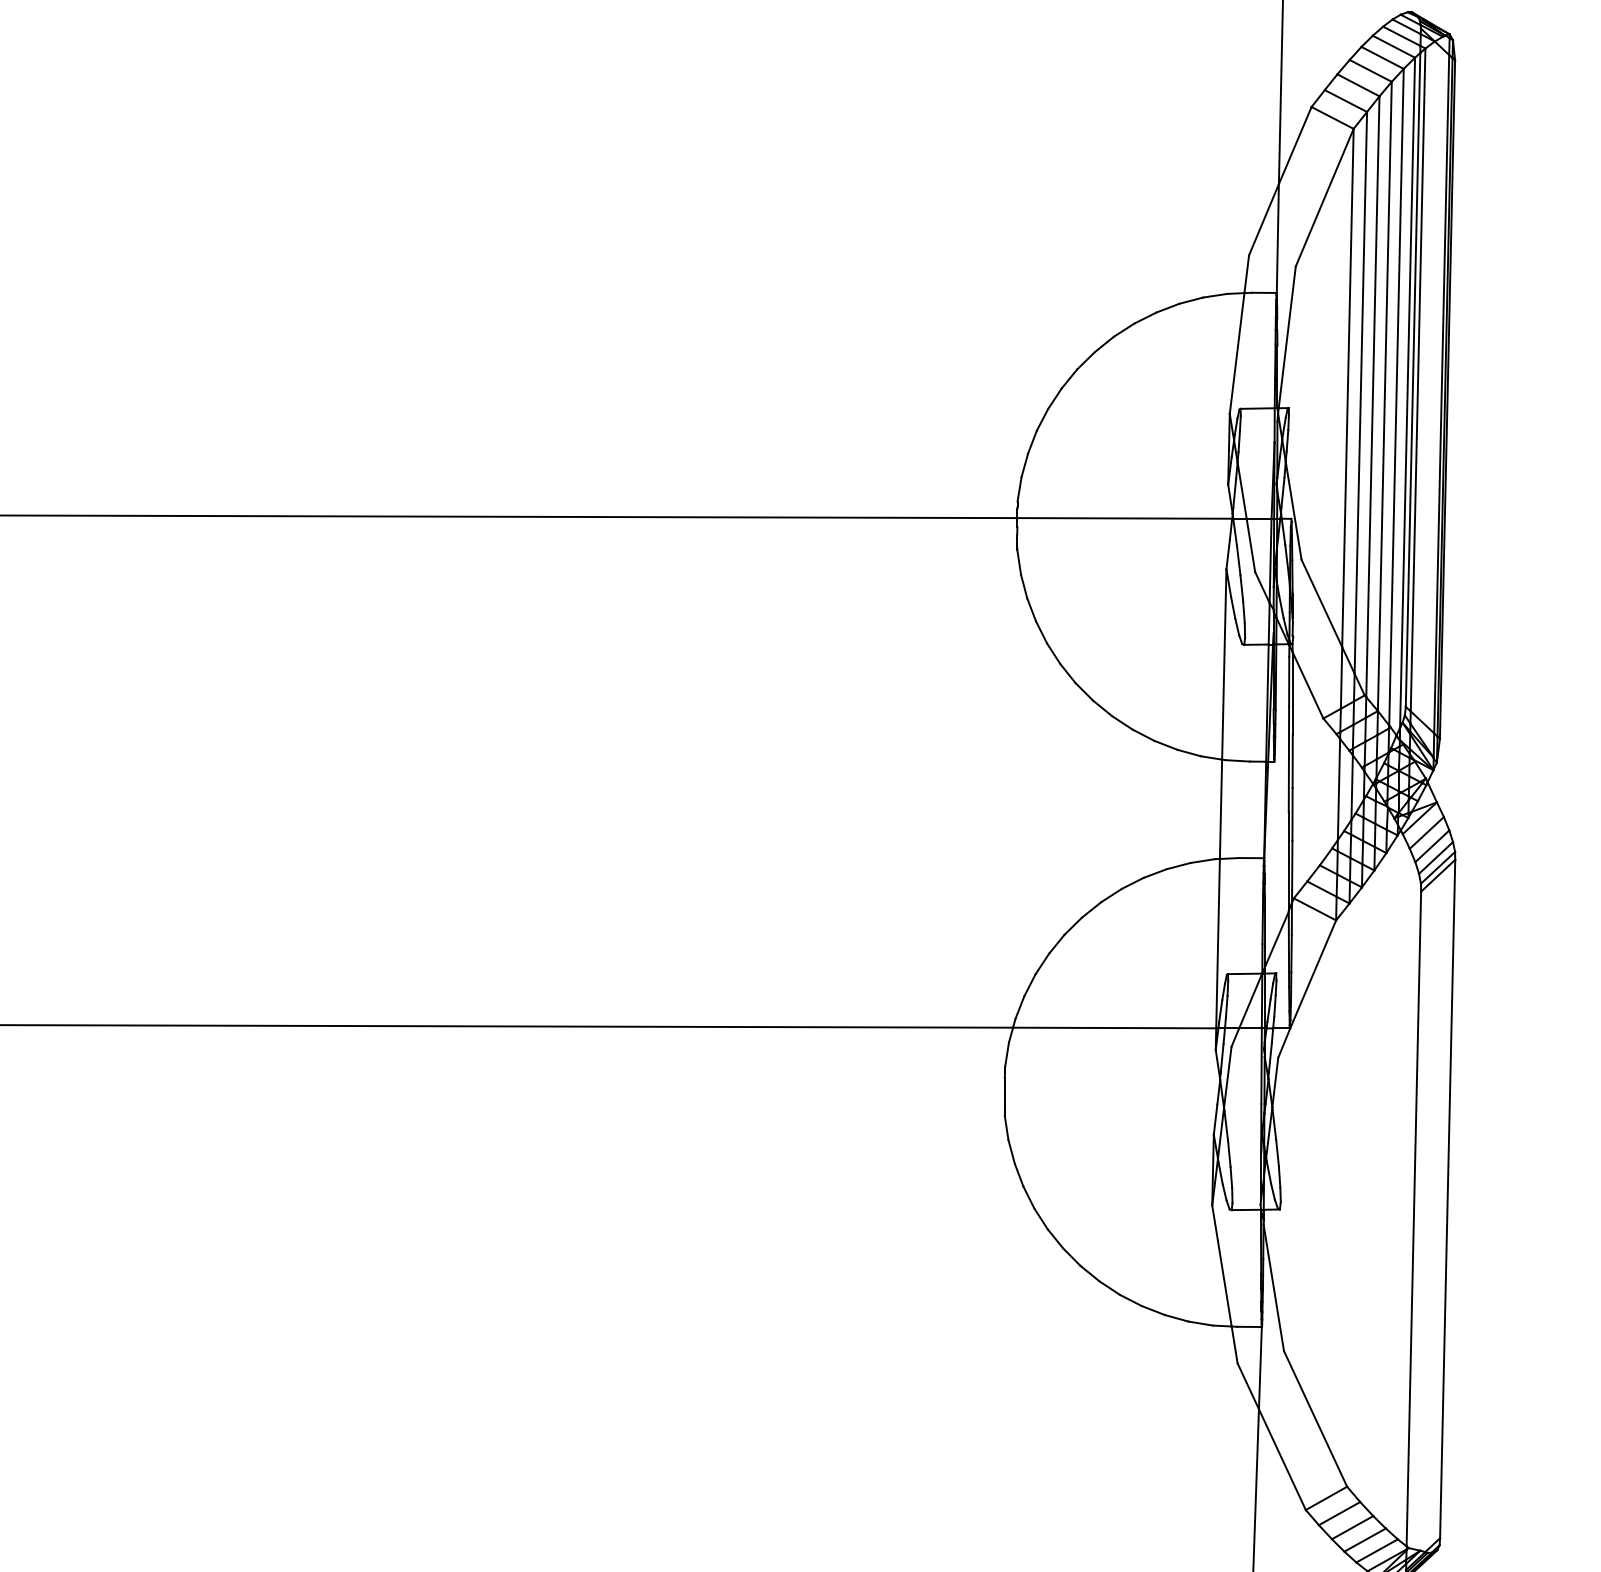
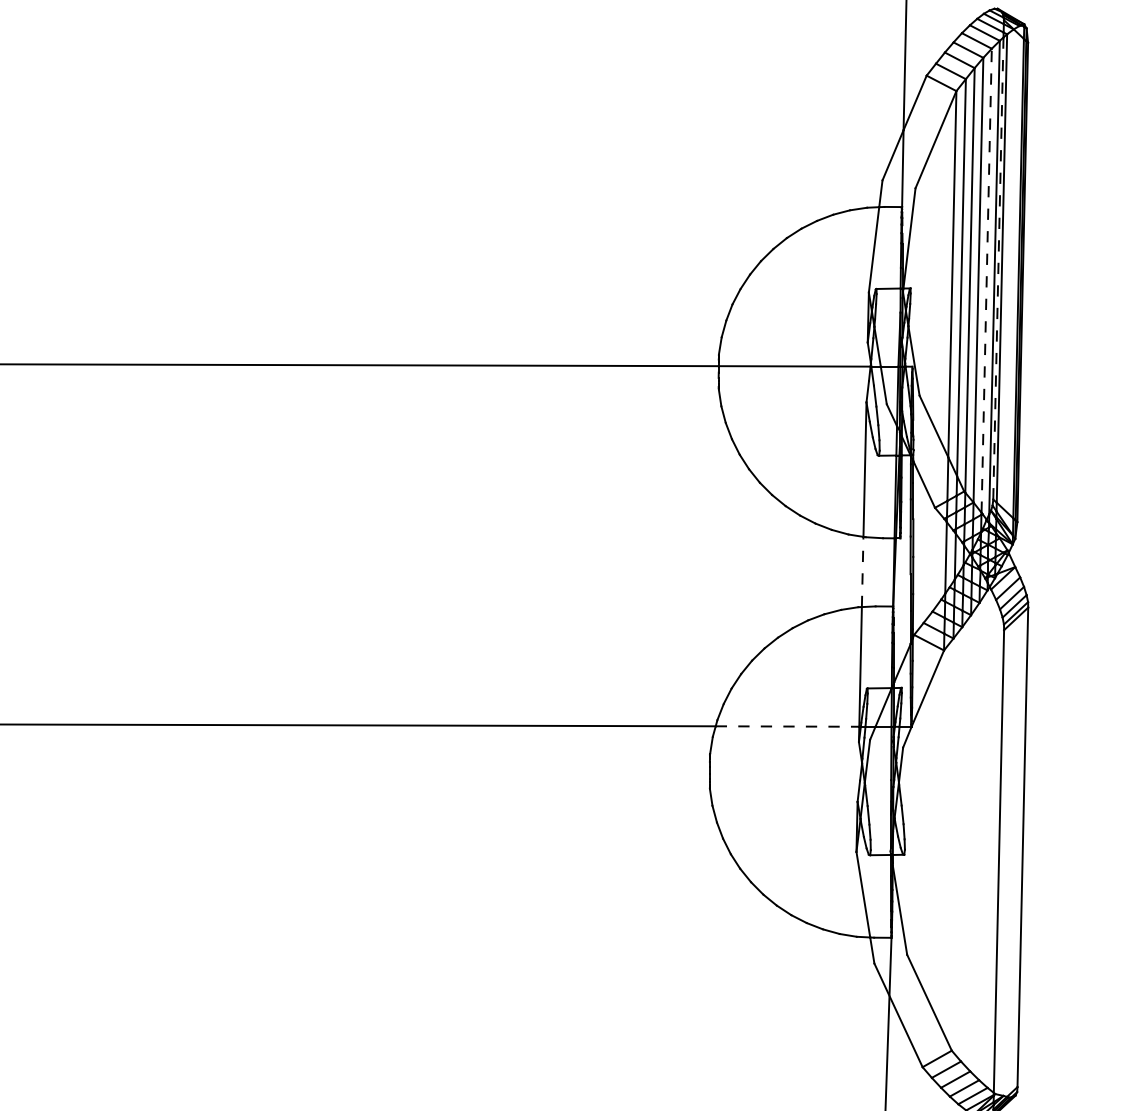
line: (1413, 380) -> (998, 268), solid -> dashed
line: (1396, 396) -> (986, 280), solid -> dashed
line: (1221, 809) -> (863, 572), solid -> dashed
line: (1114, 1028) -> (787, 726), solid -> dashed

